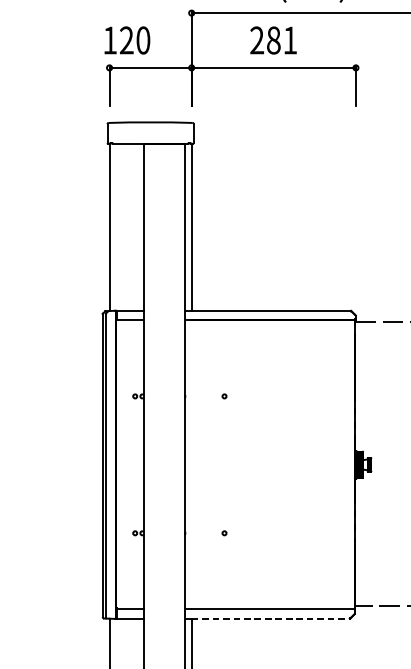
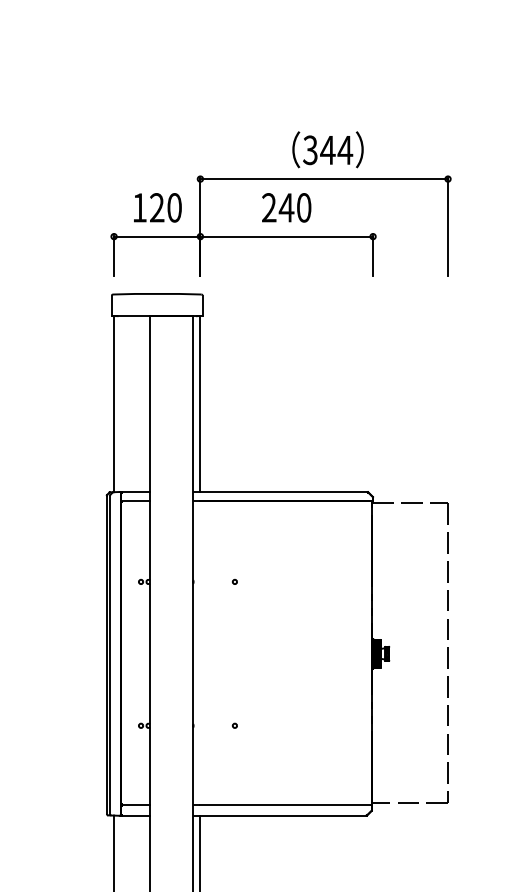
text: (127, 40) -> (157, 207), moved
text: (281, 40) -> (294, 207), 281 -> 240
line: (271, 618) -> (284, 815), dashed -> solid

